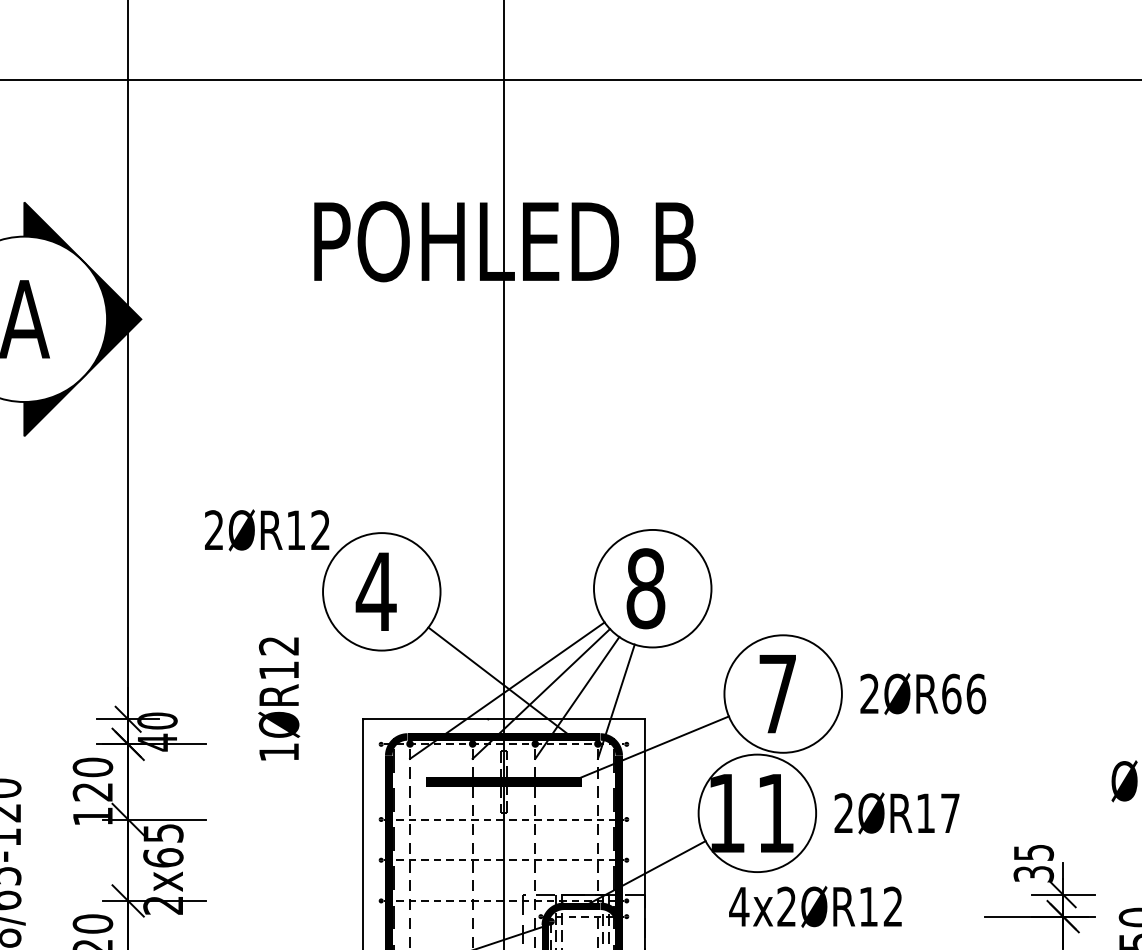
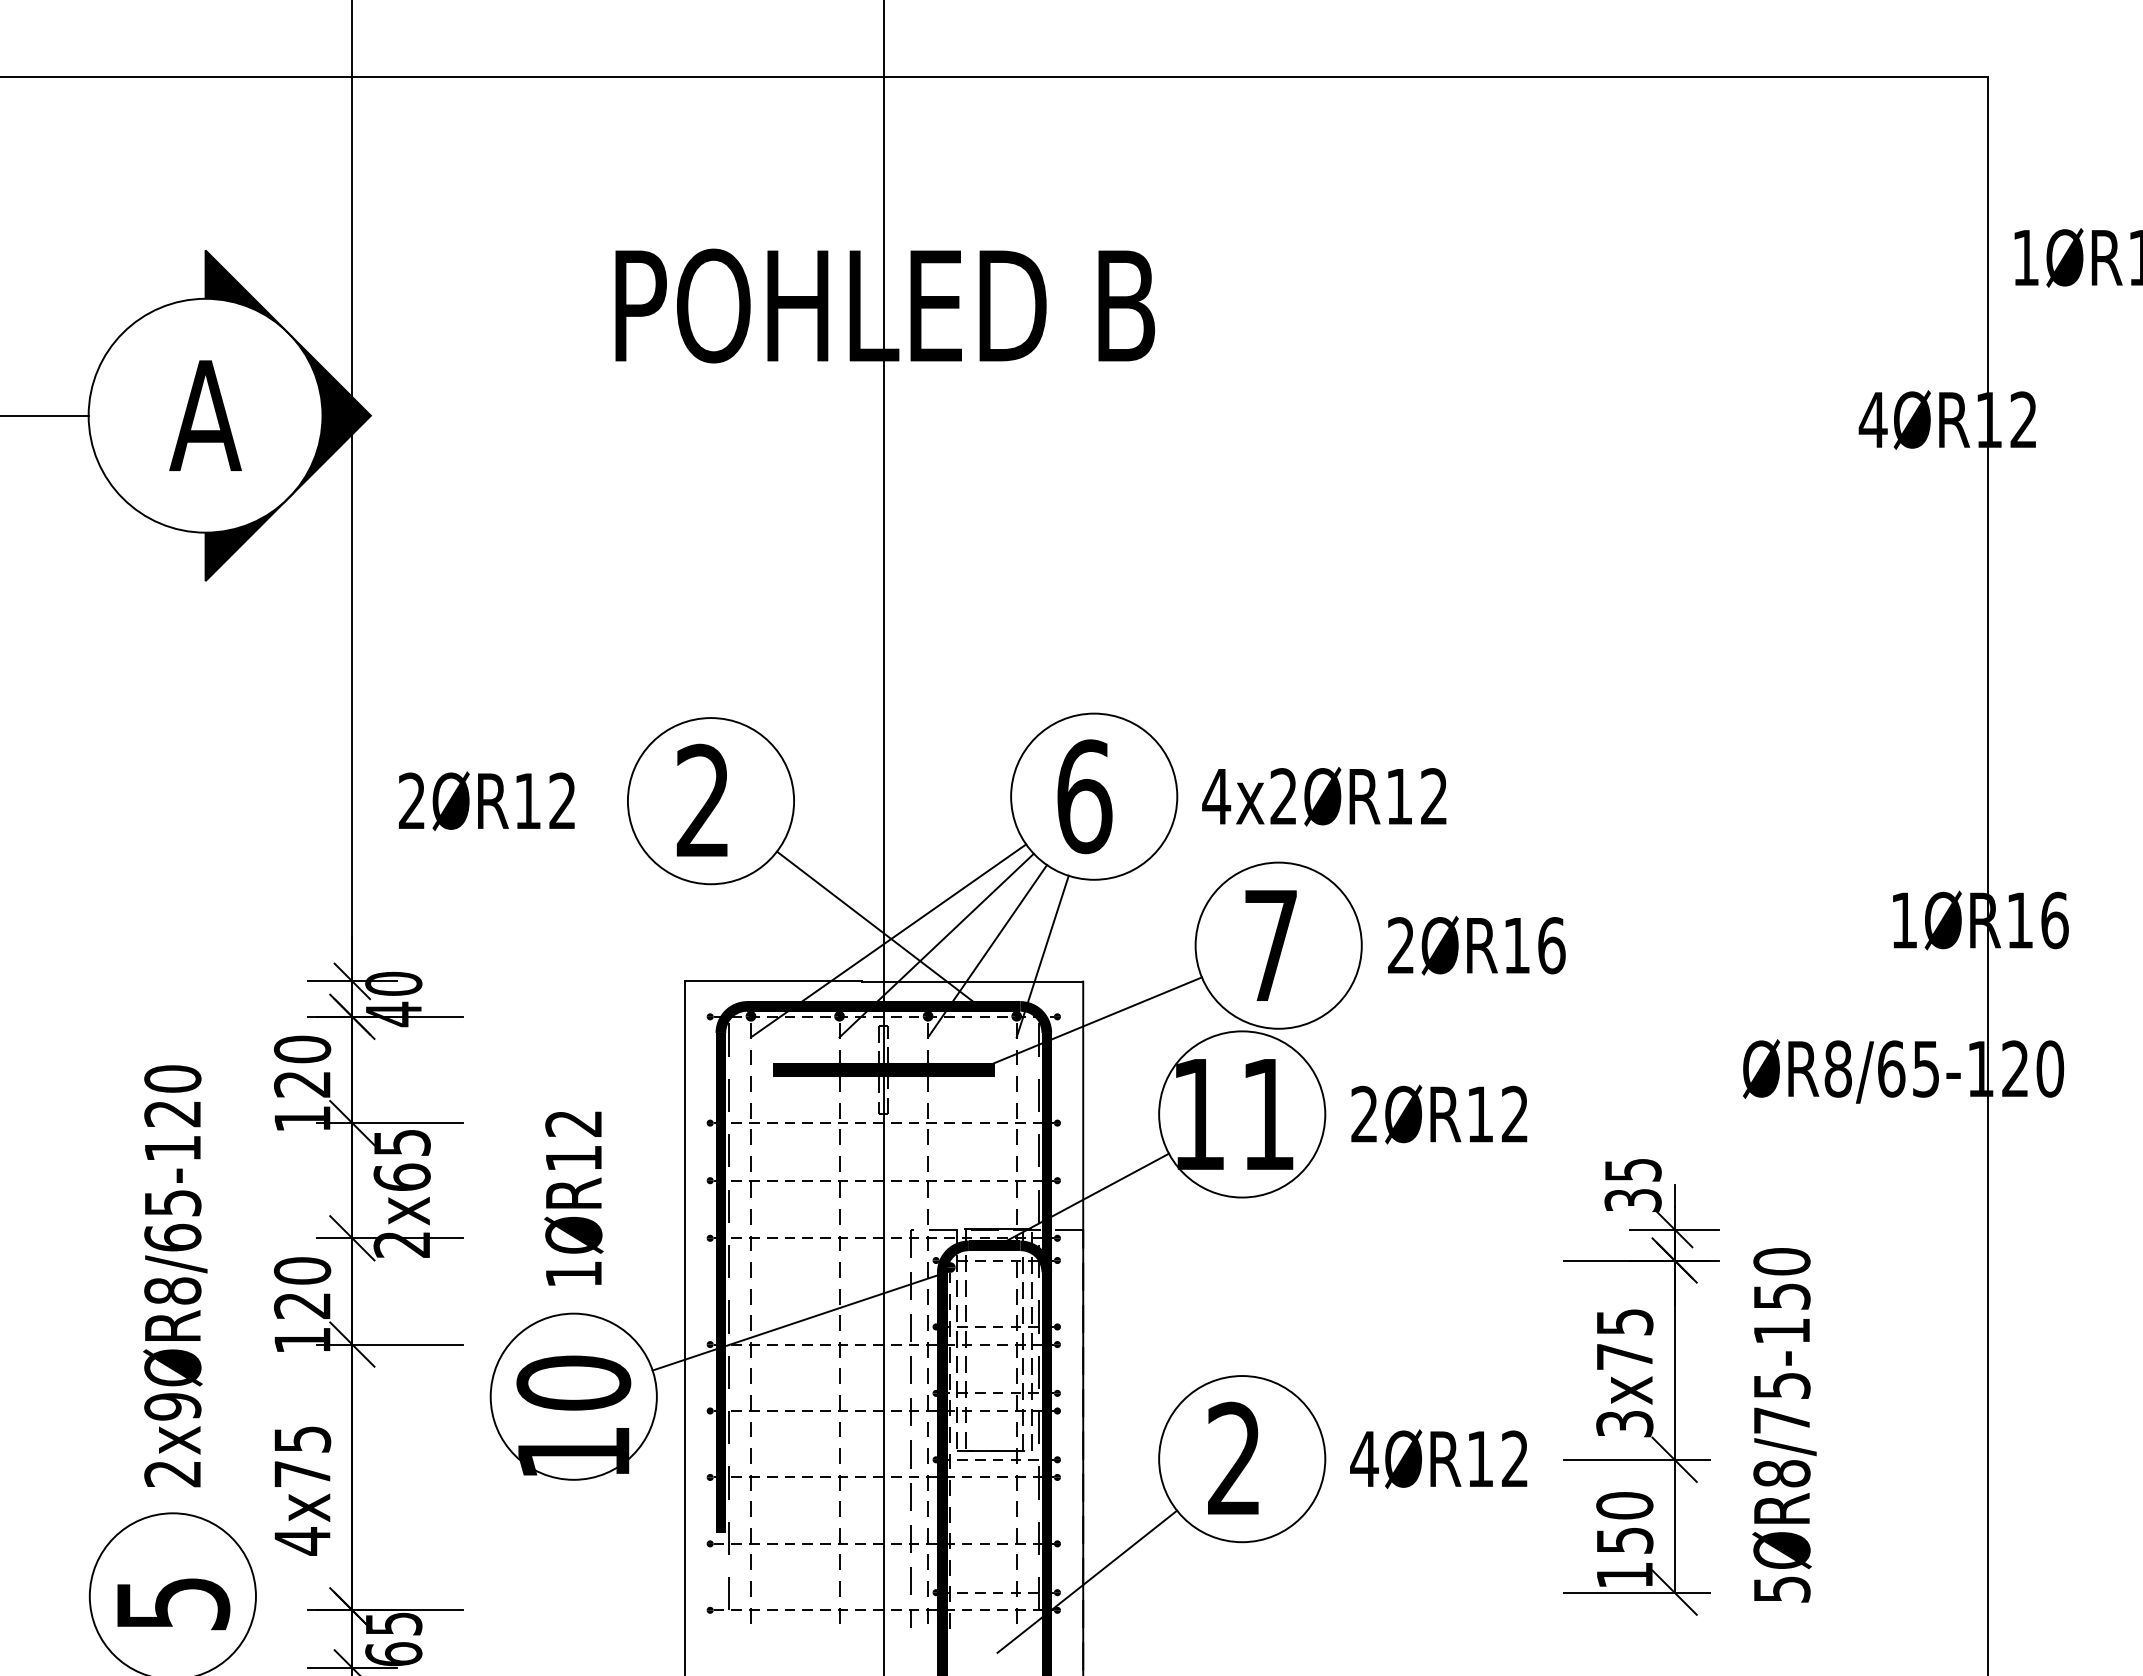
text: (266, 529) -> (486, 800), moved
text: (645, 588) -> (1084, 796), 8 -> 6
text: (376, 590) -> (703, 799), 4 -> 2
text: (951, 693) -> (1516, 945), 2ØR66 -> 2ØR16
text: (278, 698) -> (573, 1198), moved
text: (949, 812) -> (1514, 1113), 2ØR17 -> 2ØR12
text: (815, 906) -> (1324, 796), moved

